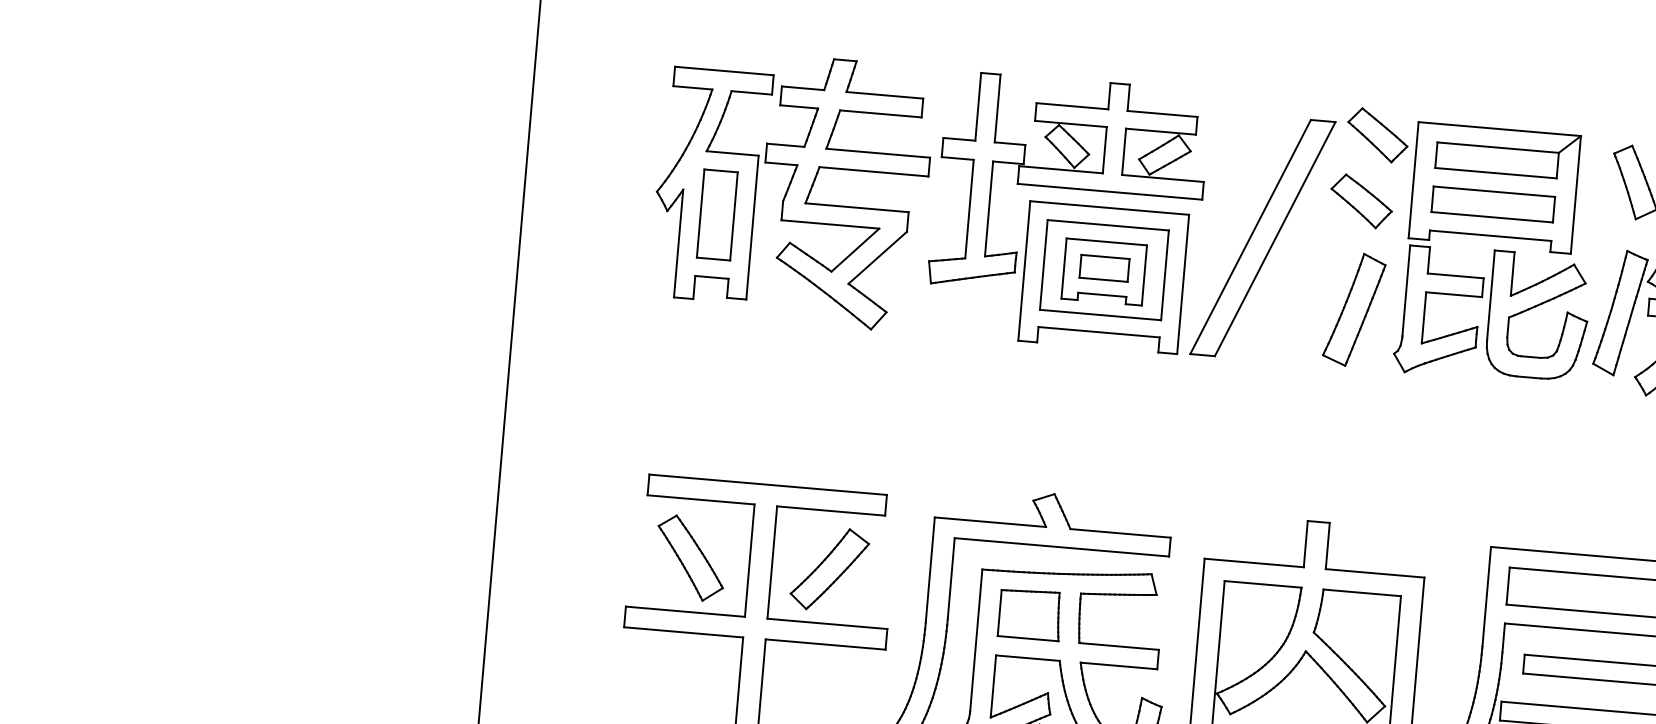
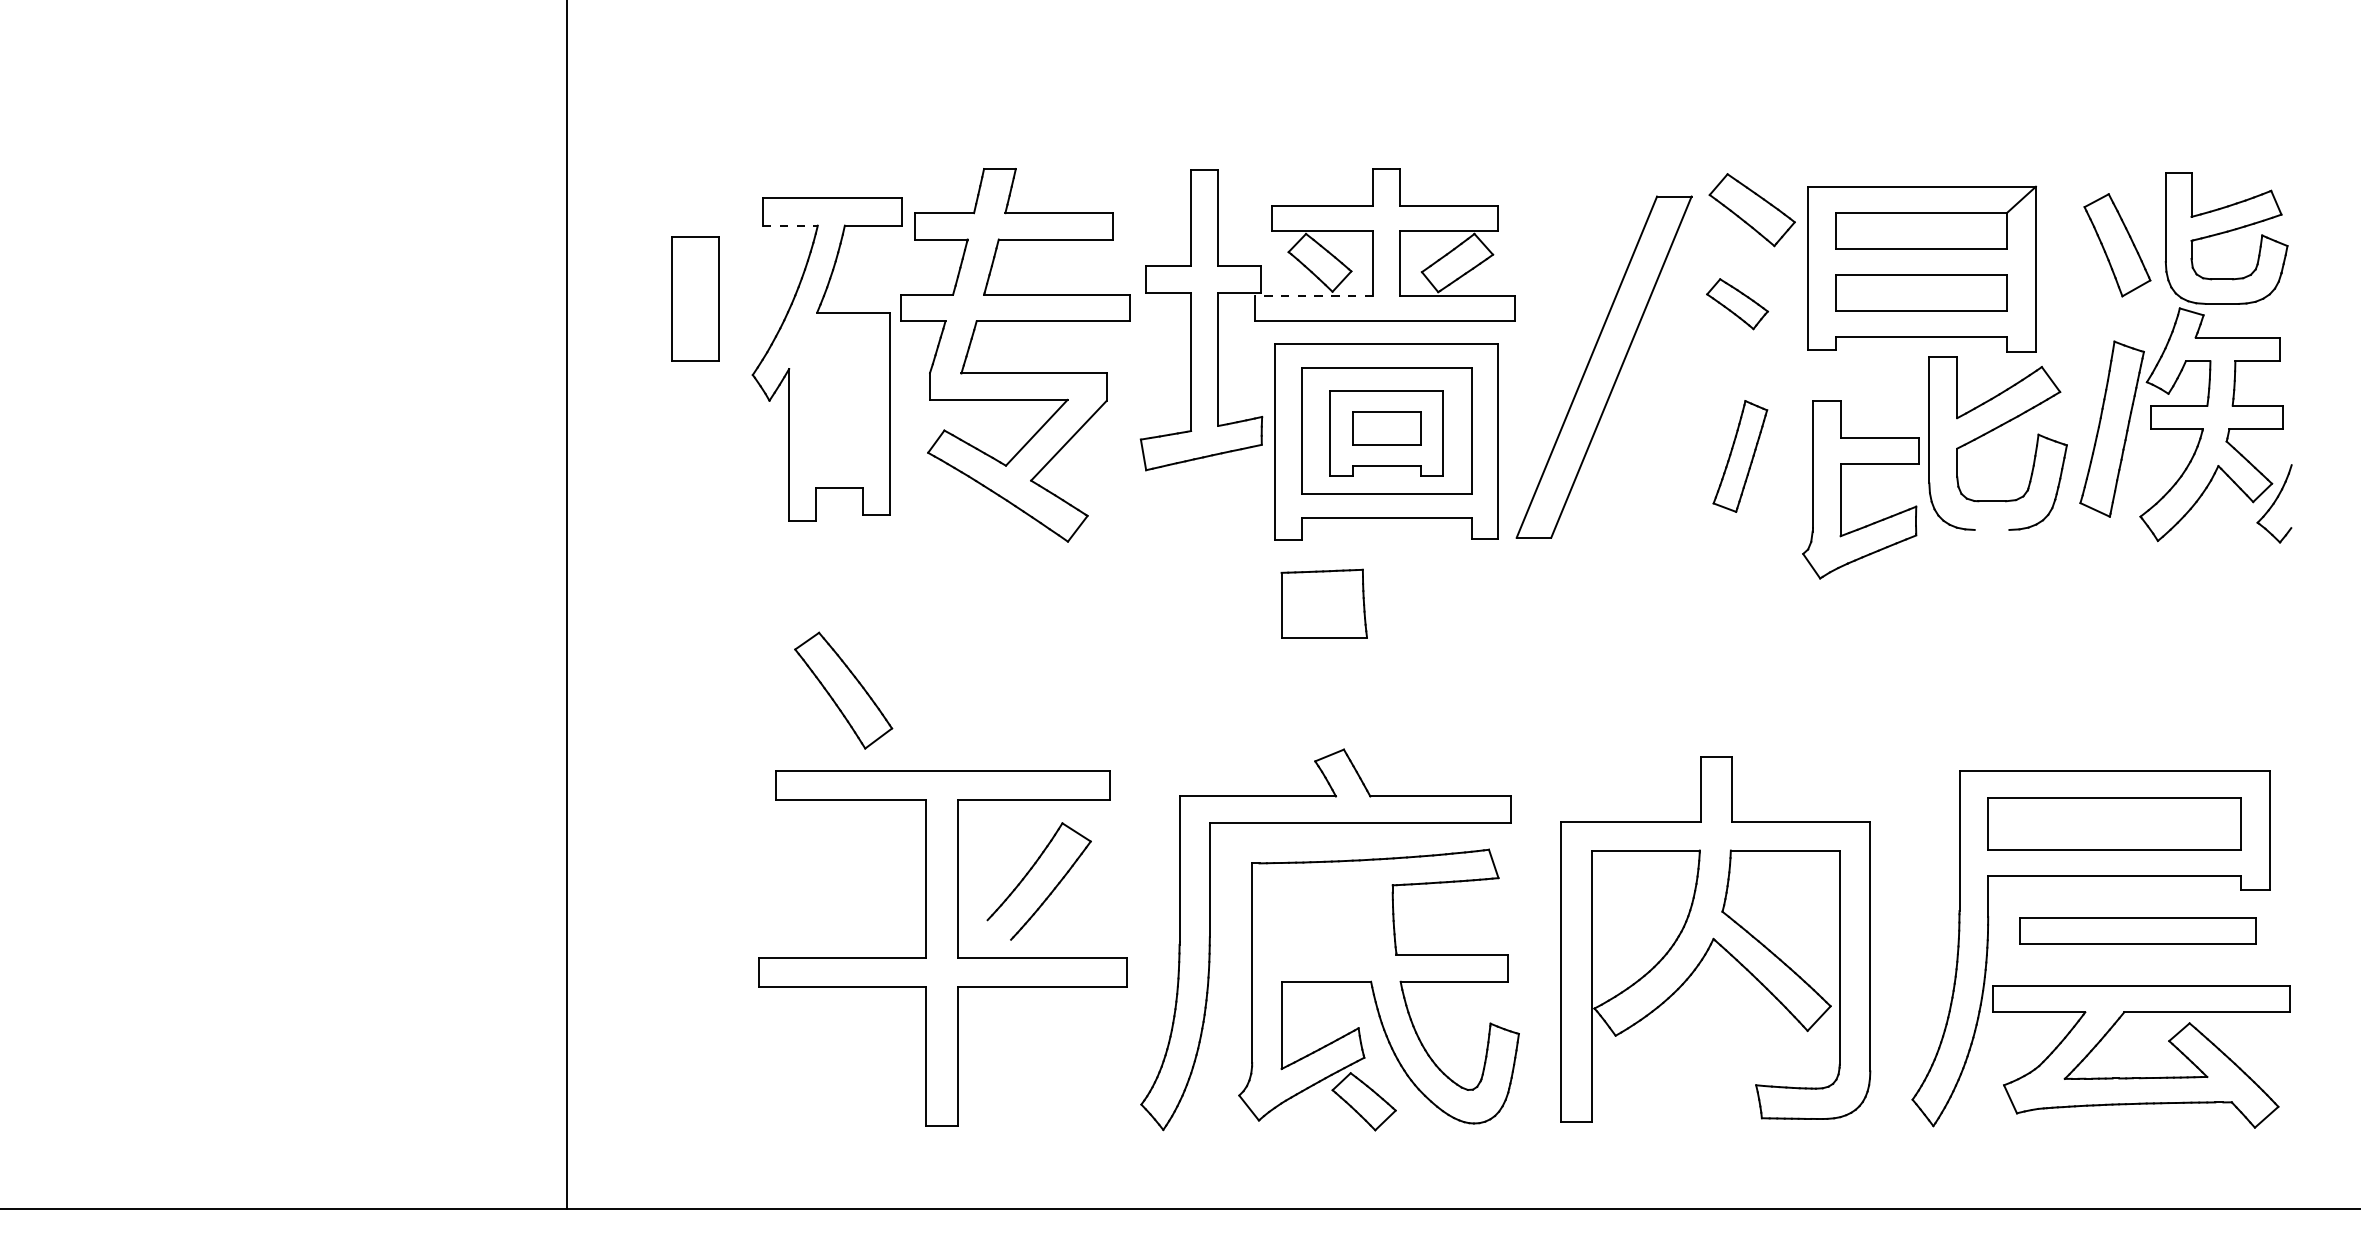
line: (692, 87) -> (790, 225), solid -> dashed
line: (1061, 169) -> (1314, 295), solid -> dashed
part: (1361, 200) -> (1737, 303), size x0.7
part: (717, 214) -> (695, 298), moved
part: (1354, 309) -> (1740, 456), size x0.7
part: (1425, 310) -> (1841, 489), moved
line: (1528, 377) -> (1991, 529), removed
part: (690, 558) -> (843, 690), moved
line: (798, 601) -> (999, 929), removed
part: (1029, 614) -> (1323, 603), moved

